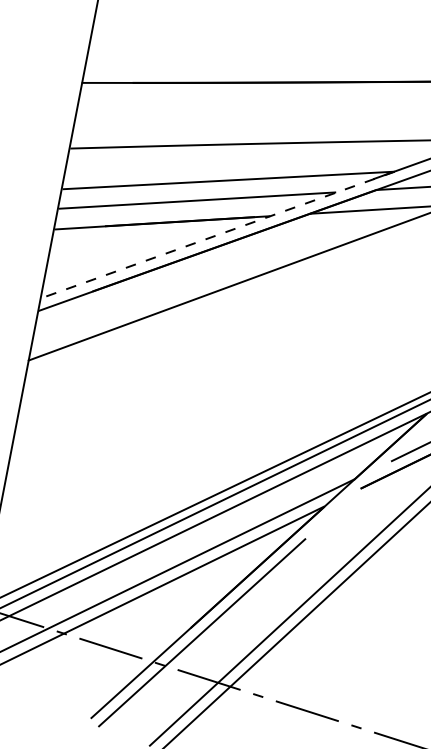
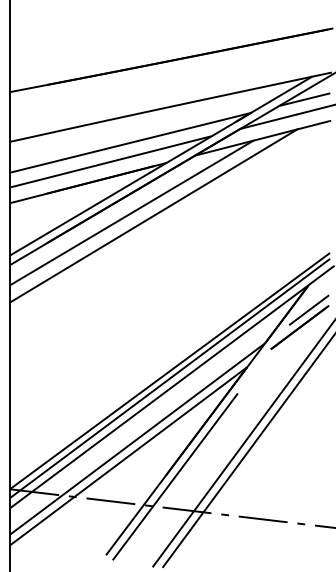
line: (217, 235) -> (130, 184), dashed -> solid
line: (211, 272) -> (131, 212), added

